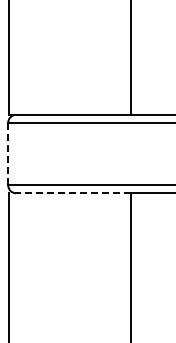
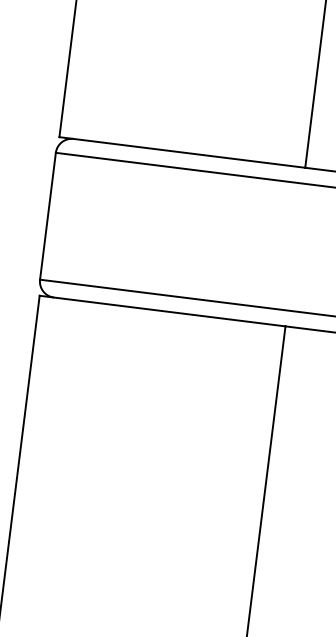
line: (8, 153) -> (48, 215), dashed -> solid
line: (69, 193) -> (161, 311), dashed -> solid

